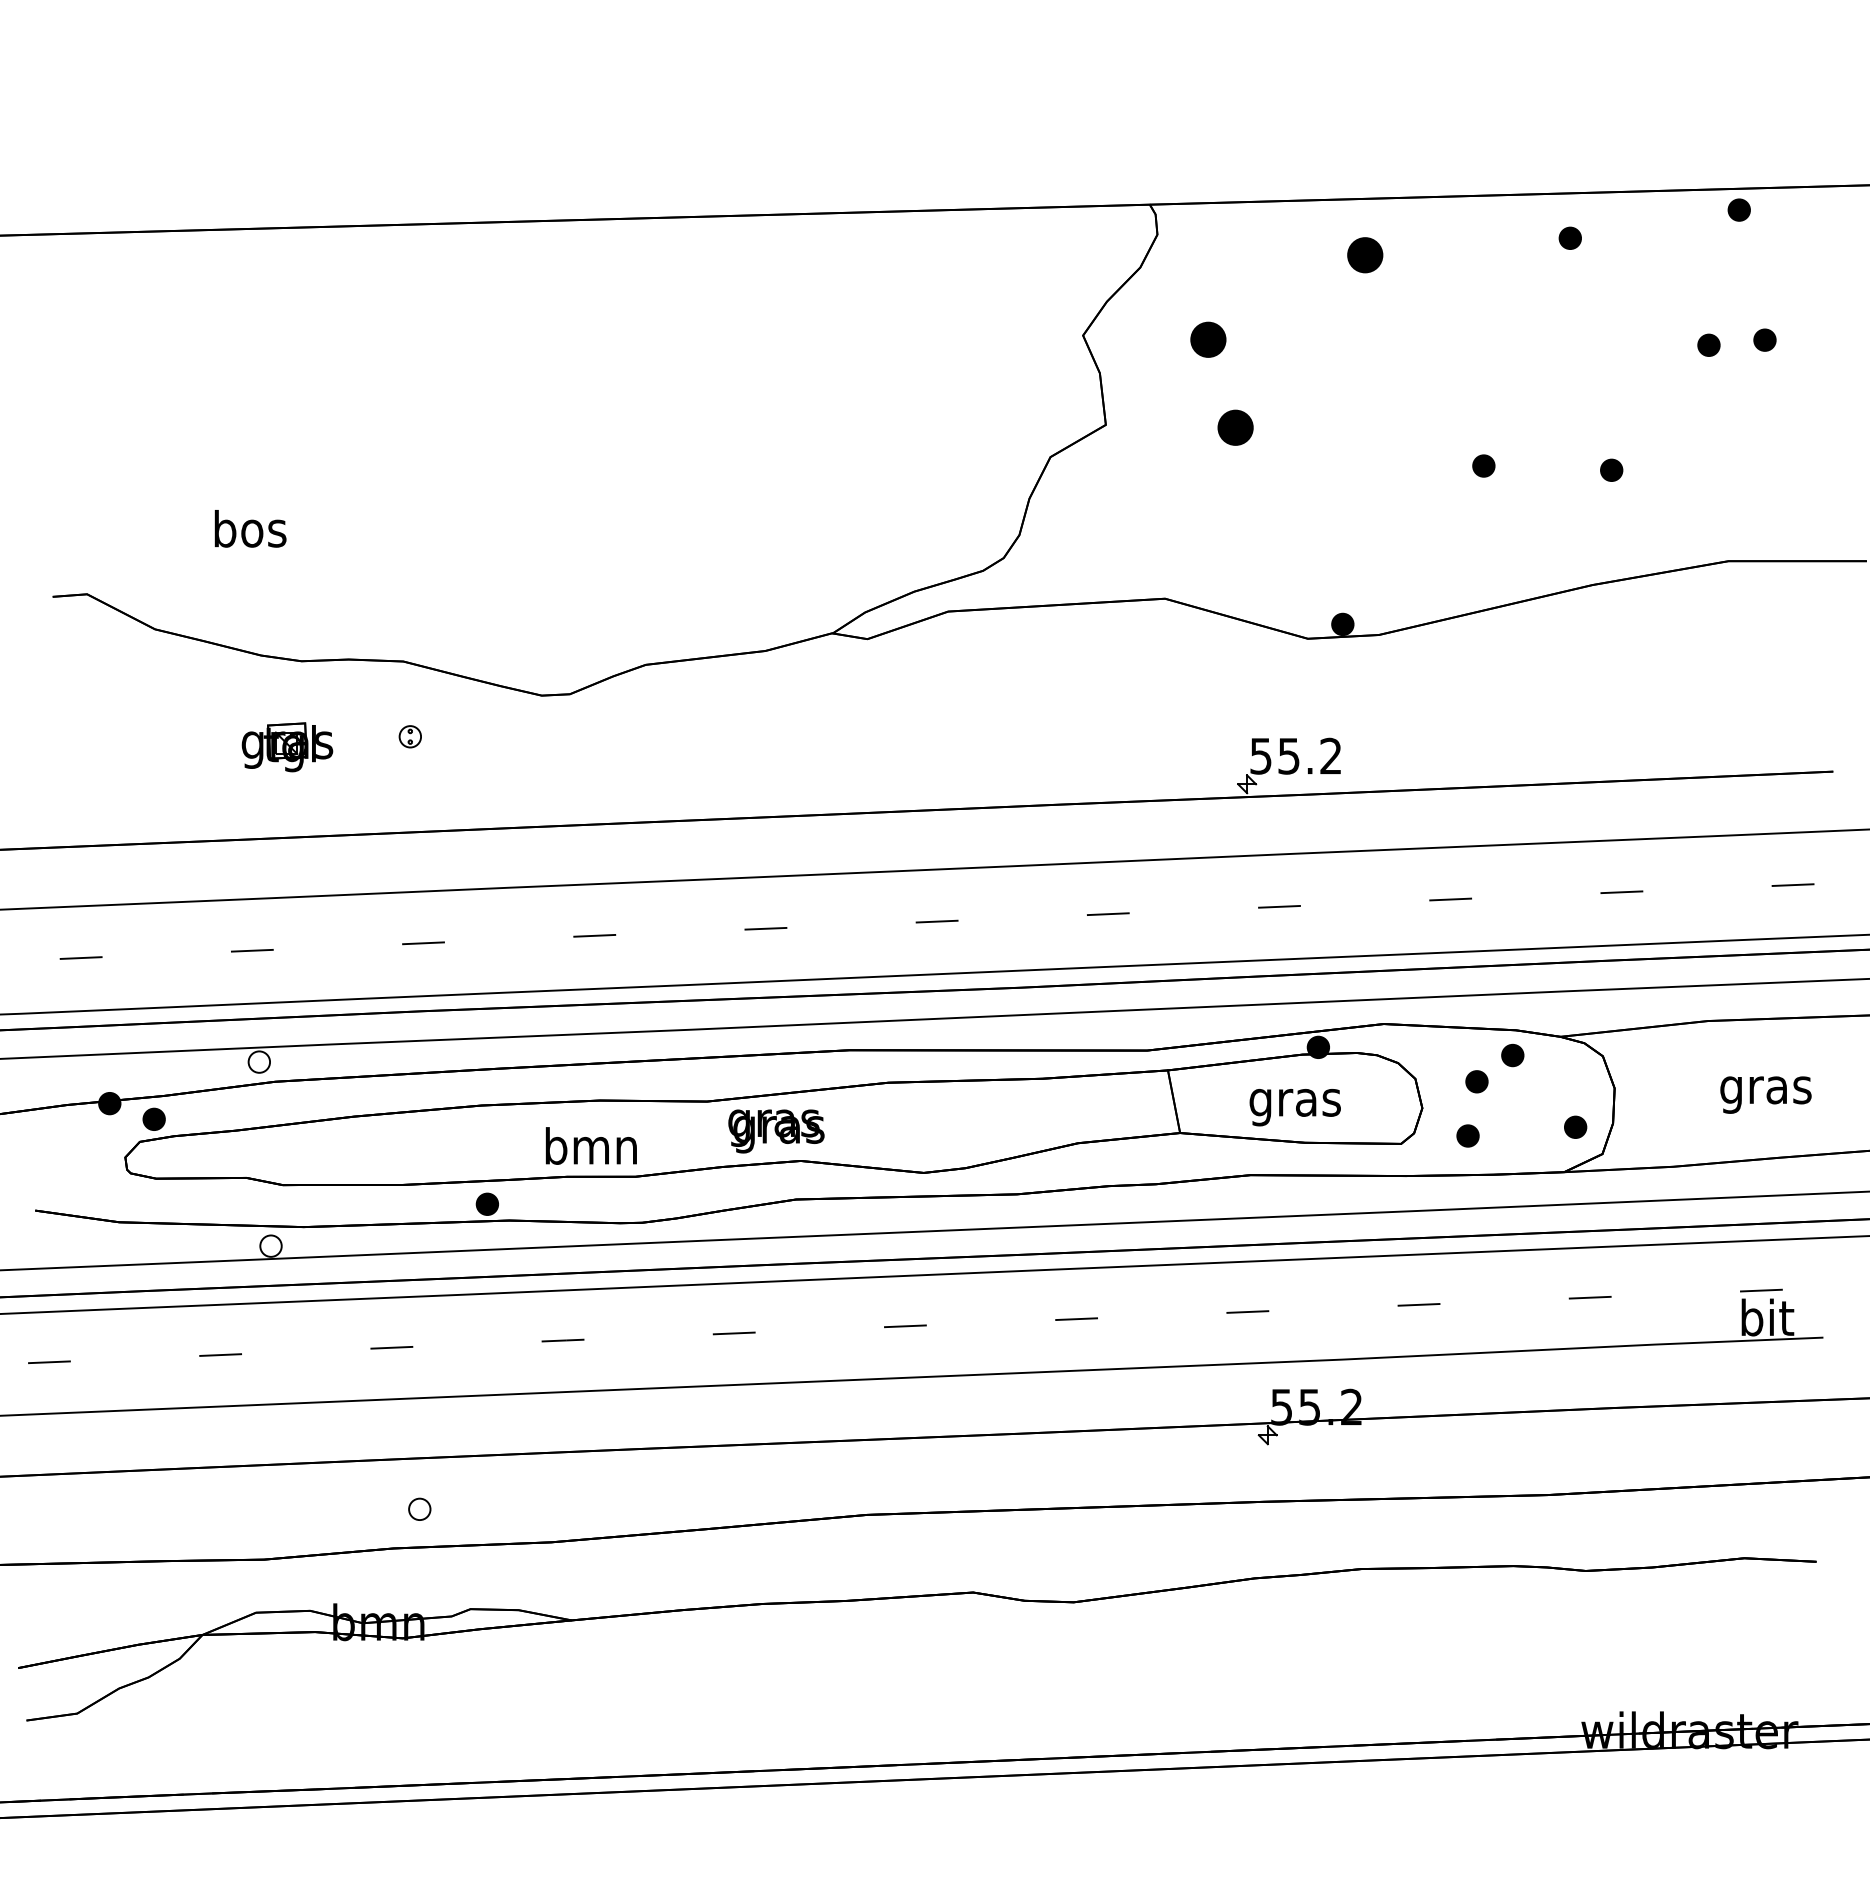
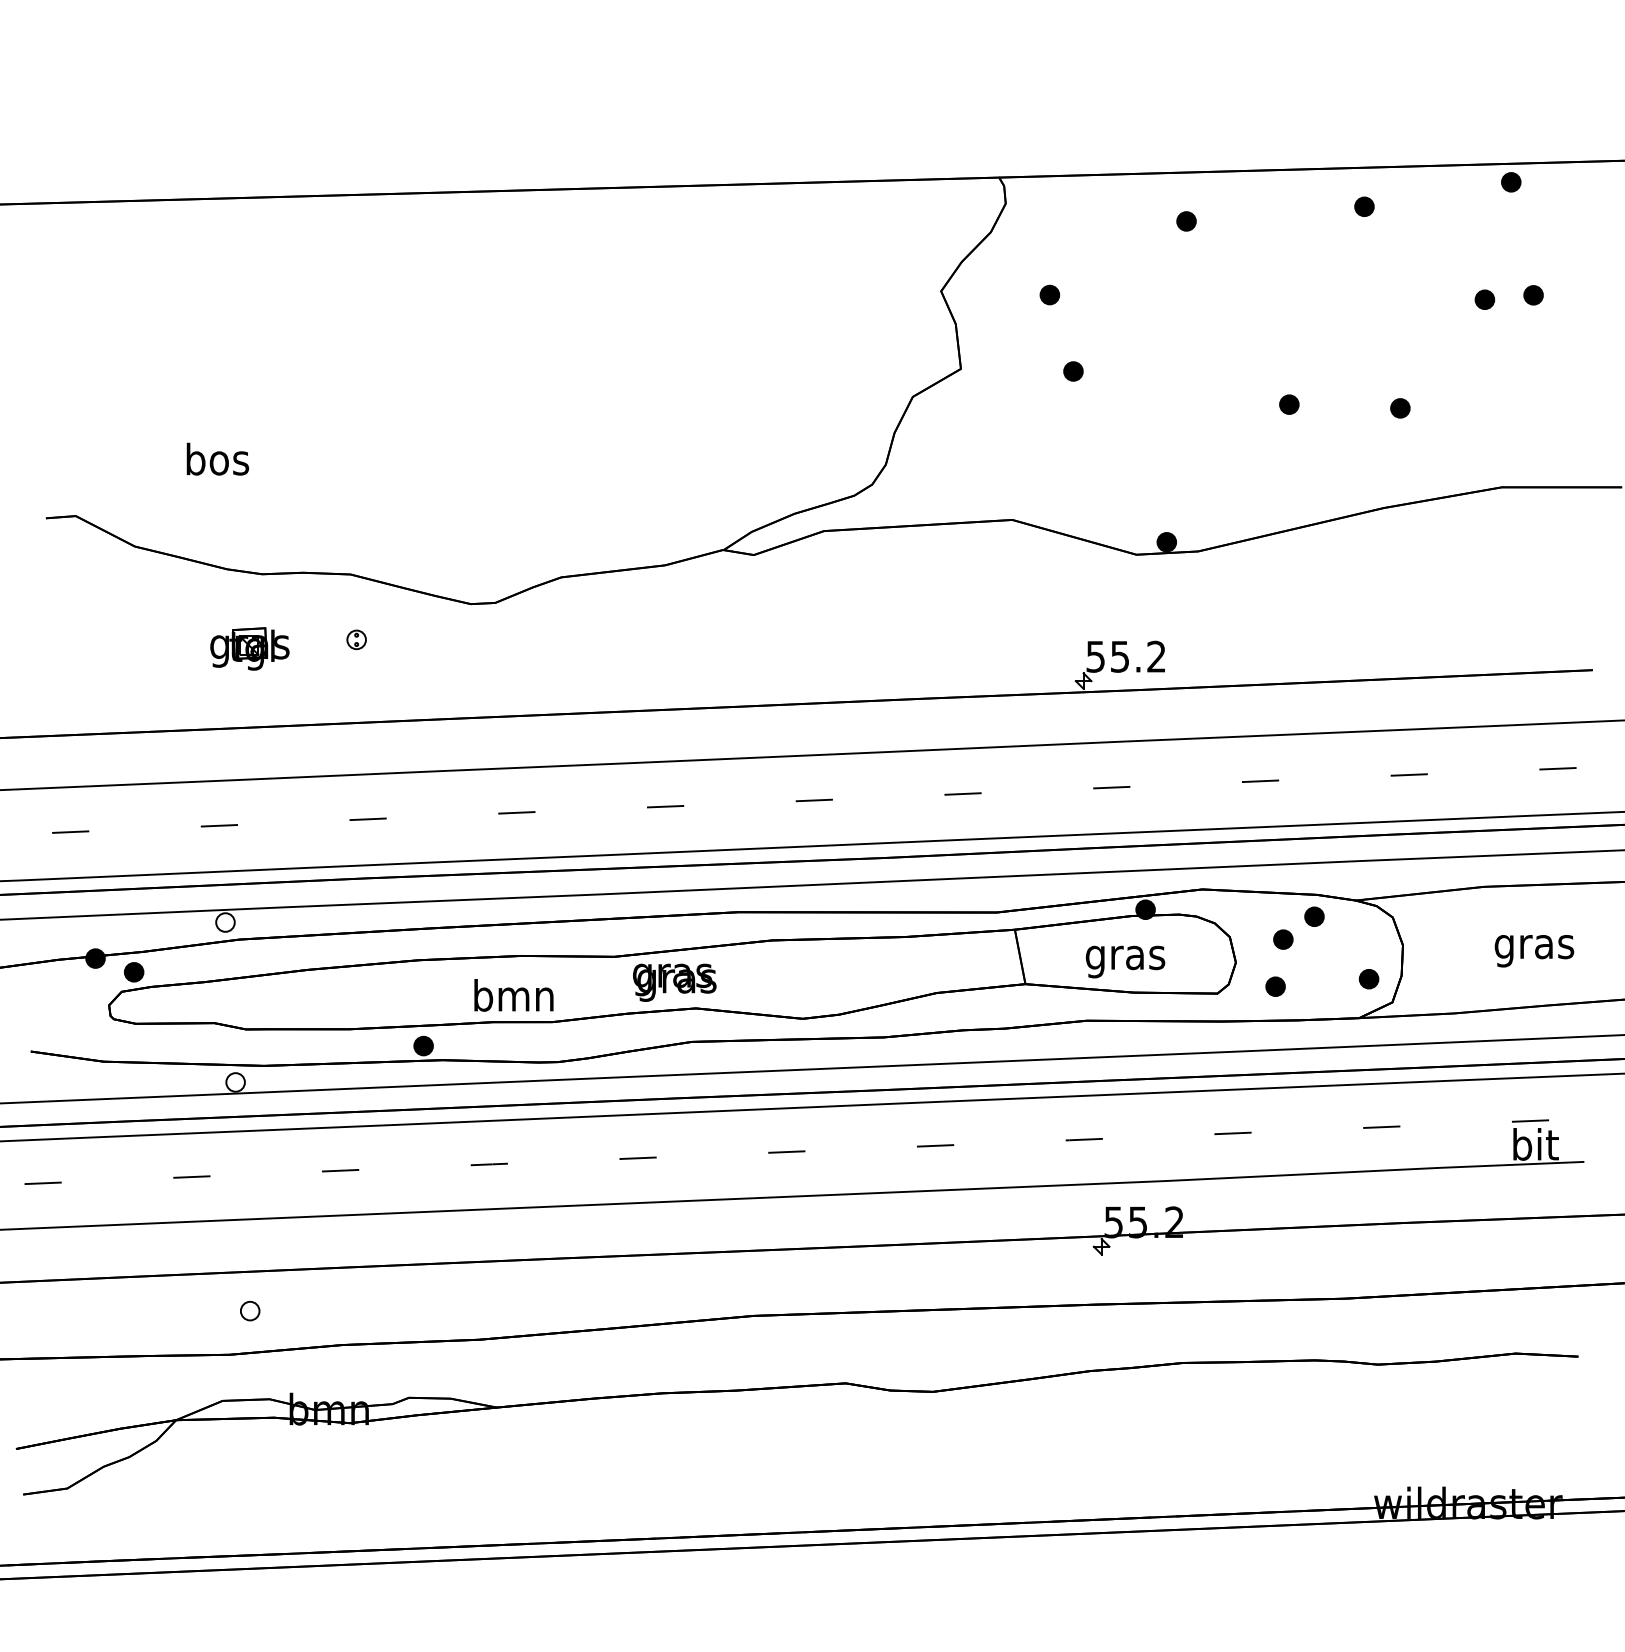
part: (1365, 254) -> (1186, 220), size x0.62
part: (1207, 339) -> (1049, 294), size x0.62
part: (1234, 427) -> (1072, 371), size x0.62
part: (419, 1508) -> (249, 1310), moved

